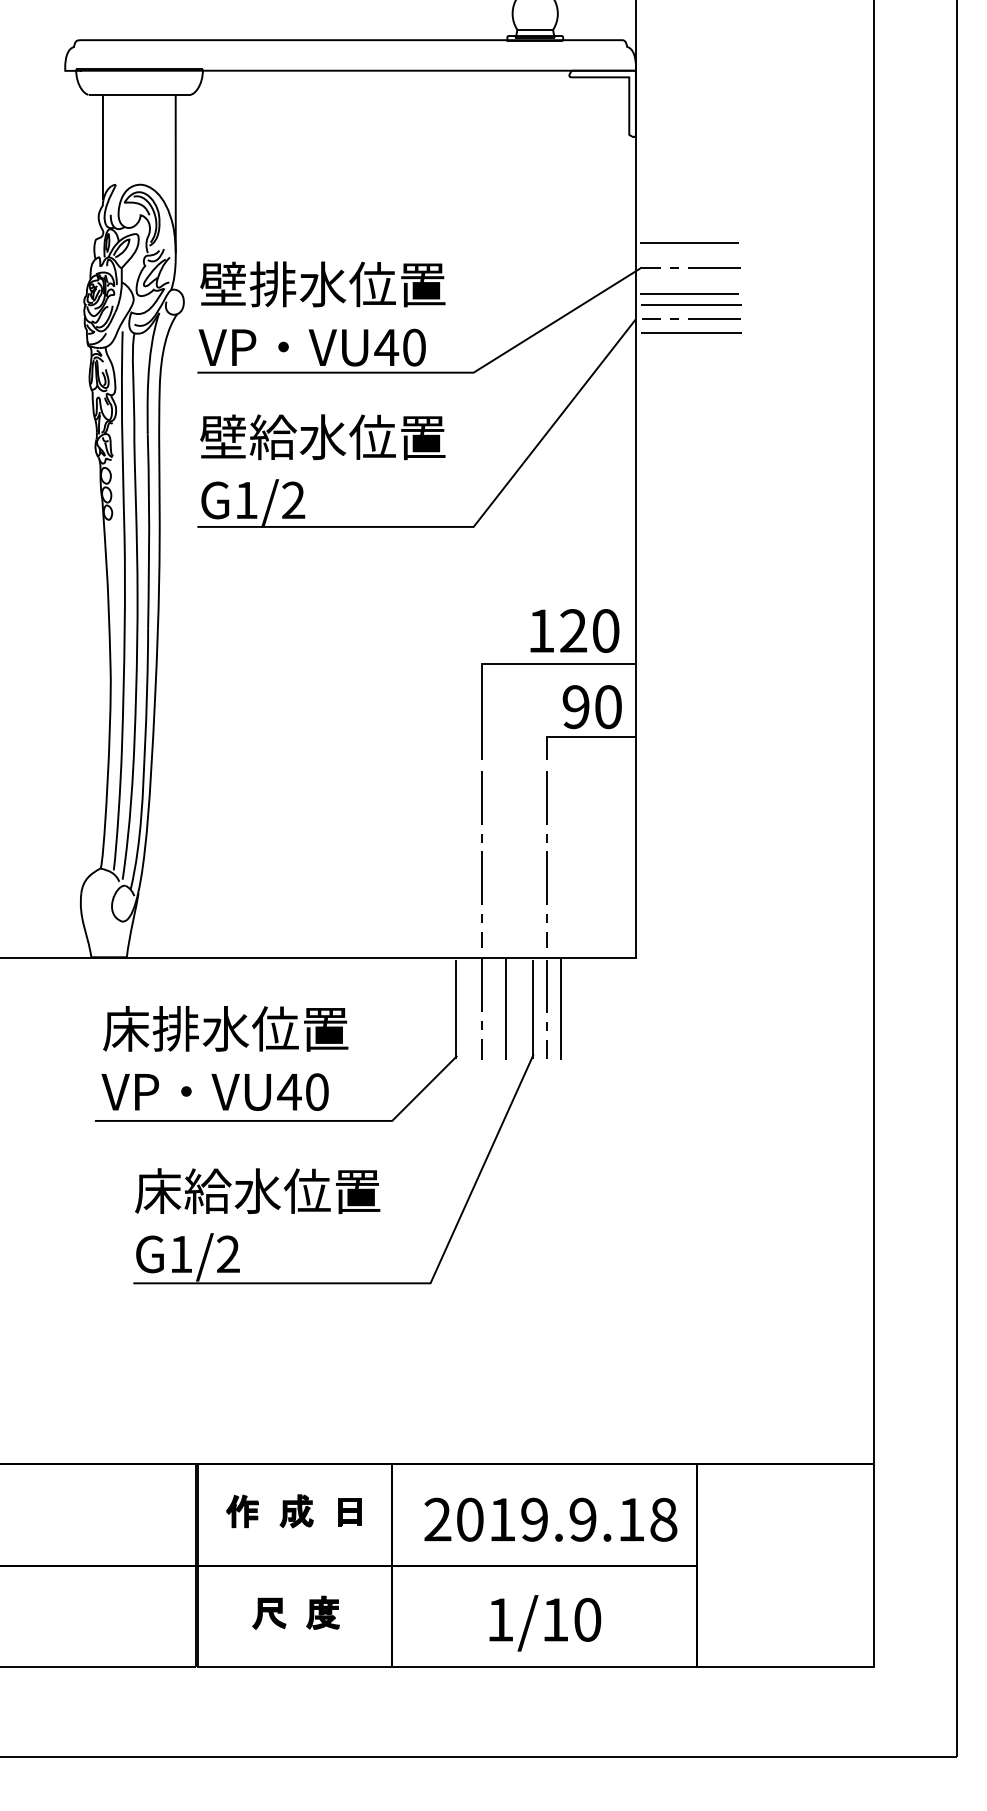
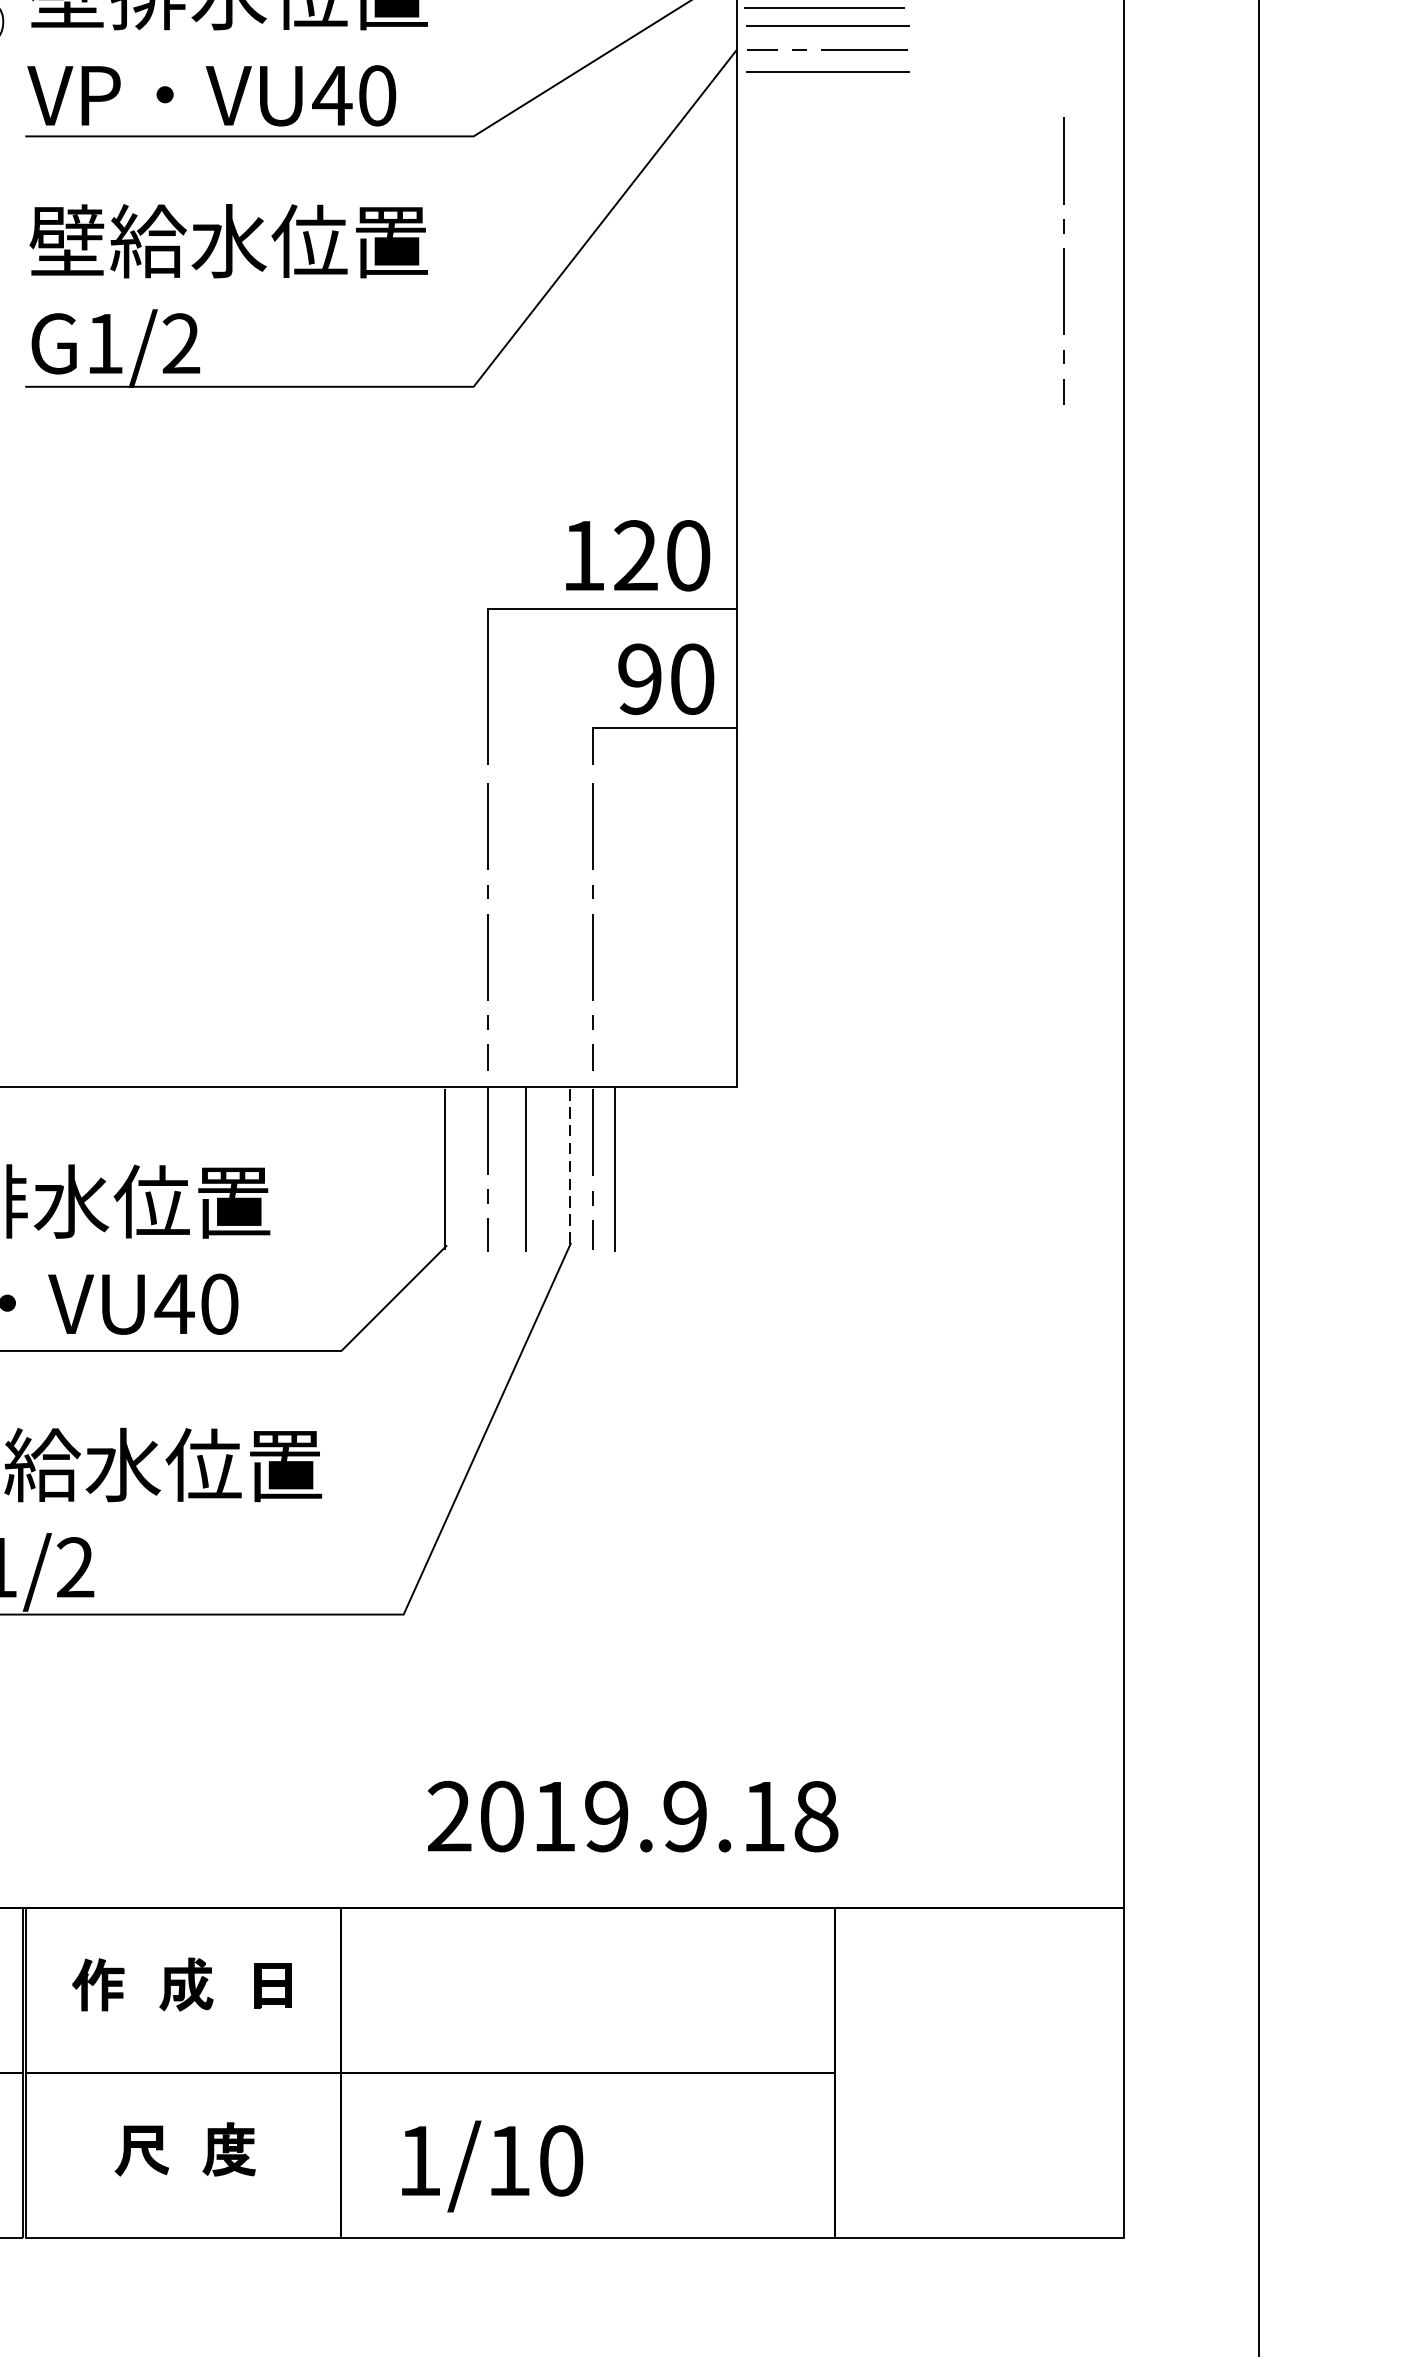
line: (836, 449) -> (1062, 261), added
line: (533, 1009) -> (570, 1170), solid -> dashed
text: (550, 1519) -> (632, 1816), moved
text: (545, 1623) -> (492, 2166), moved

